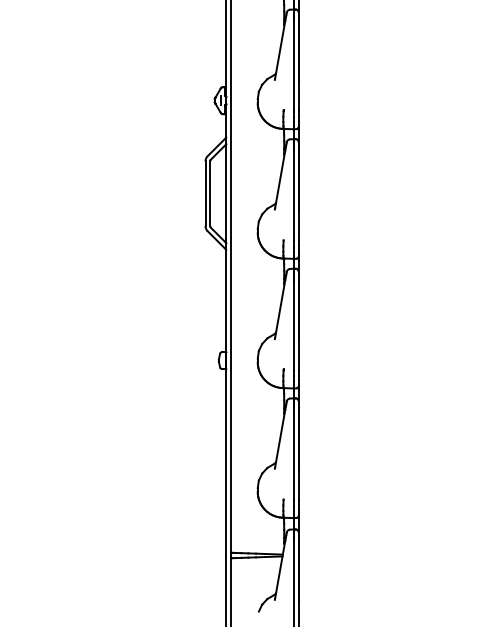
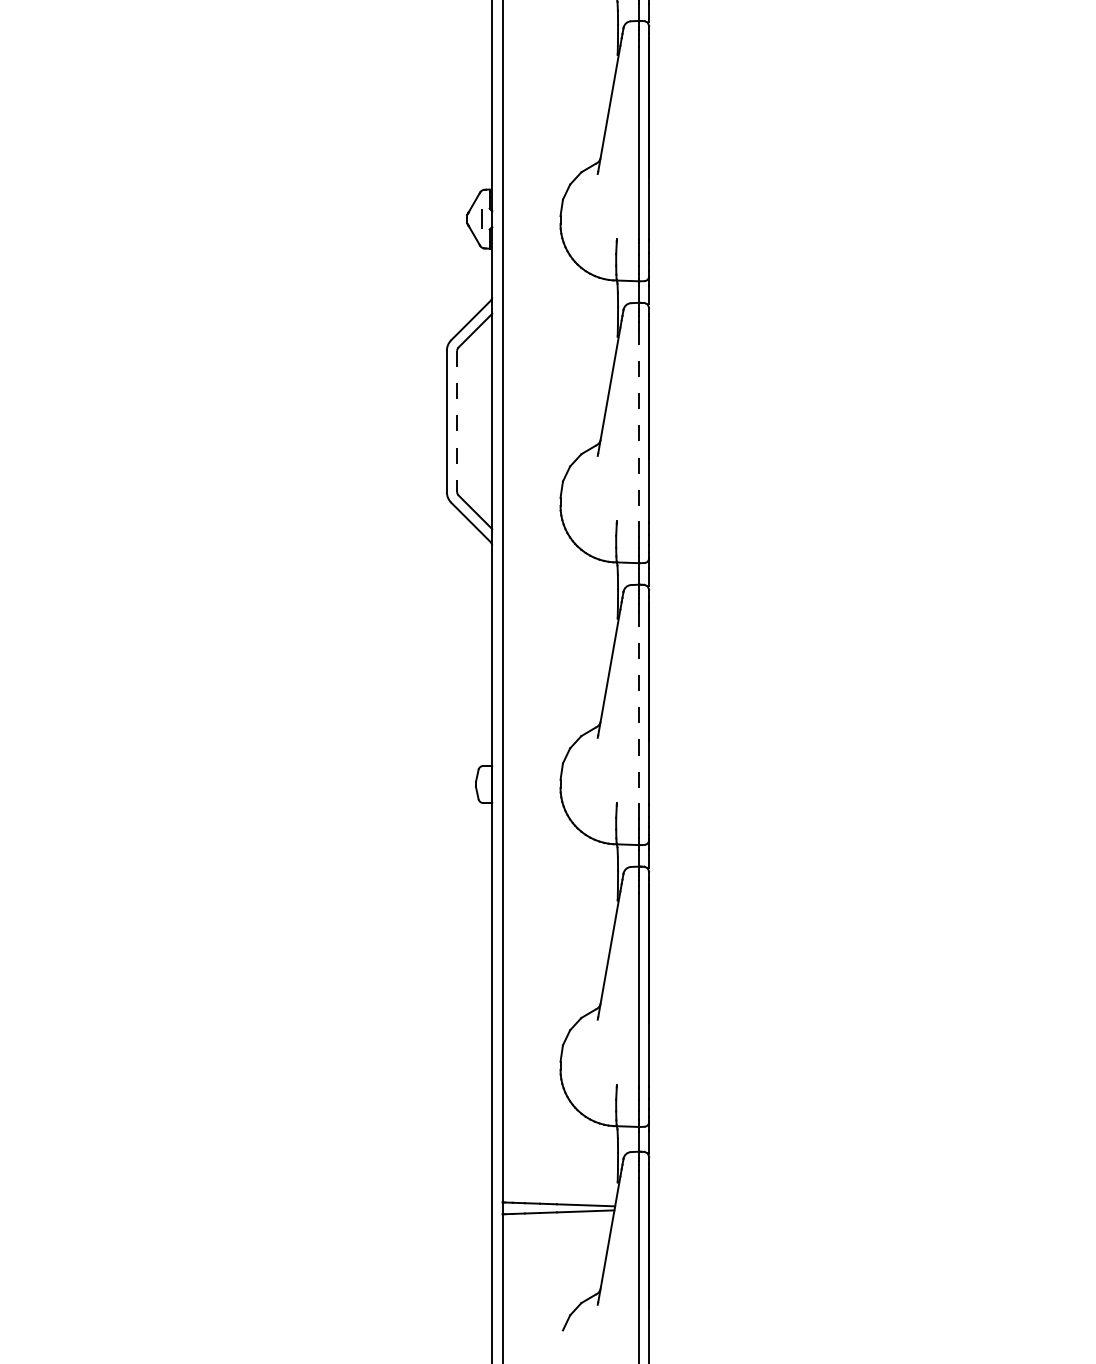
line: (210, 194) -> (457, 423), solid -> dashed
line: (294, 195) -> (640, 425), solid -> dashed
line: (294, 325) -> (640, 708), solid -> dashed

